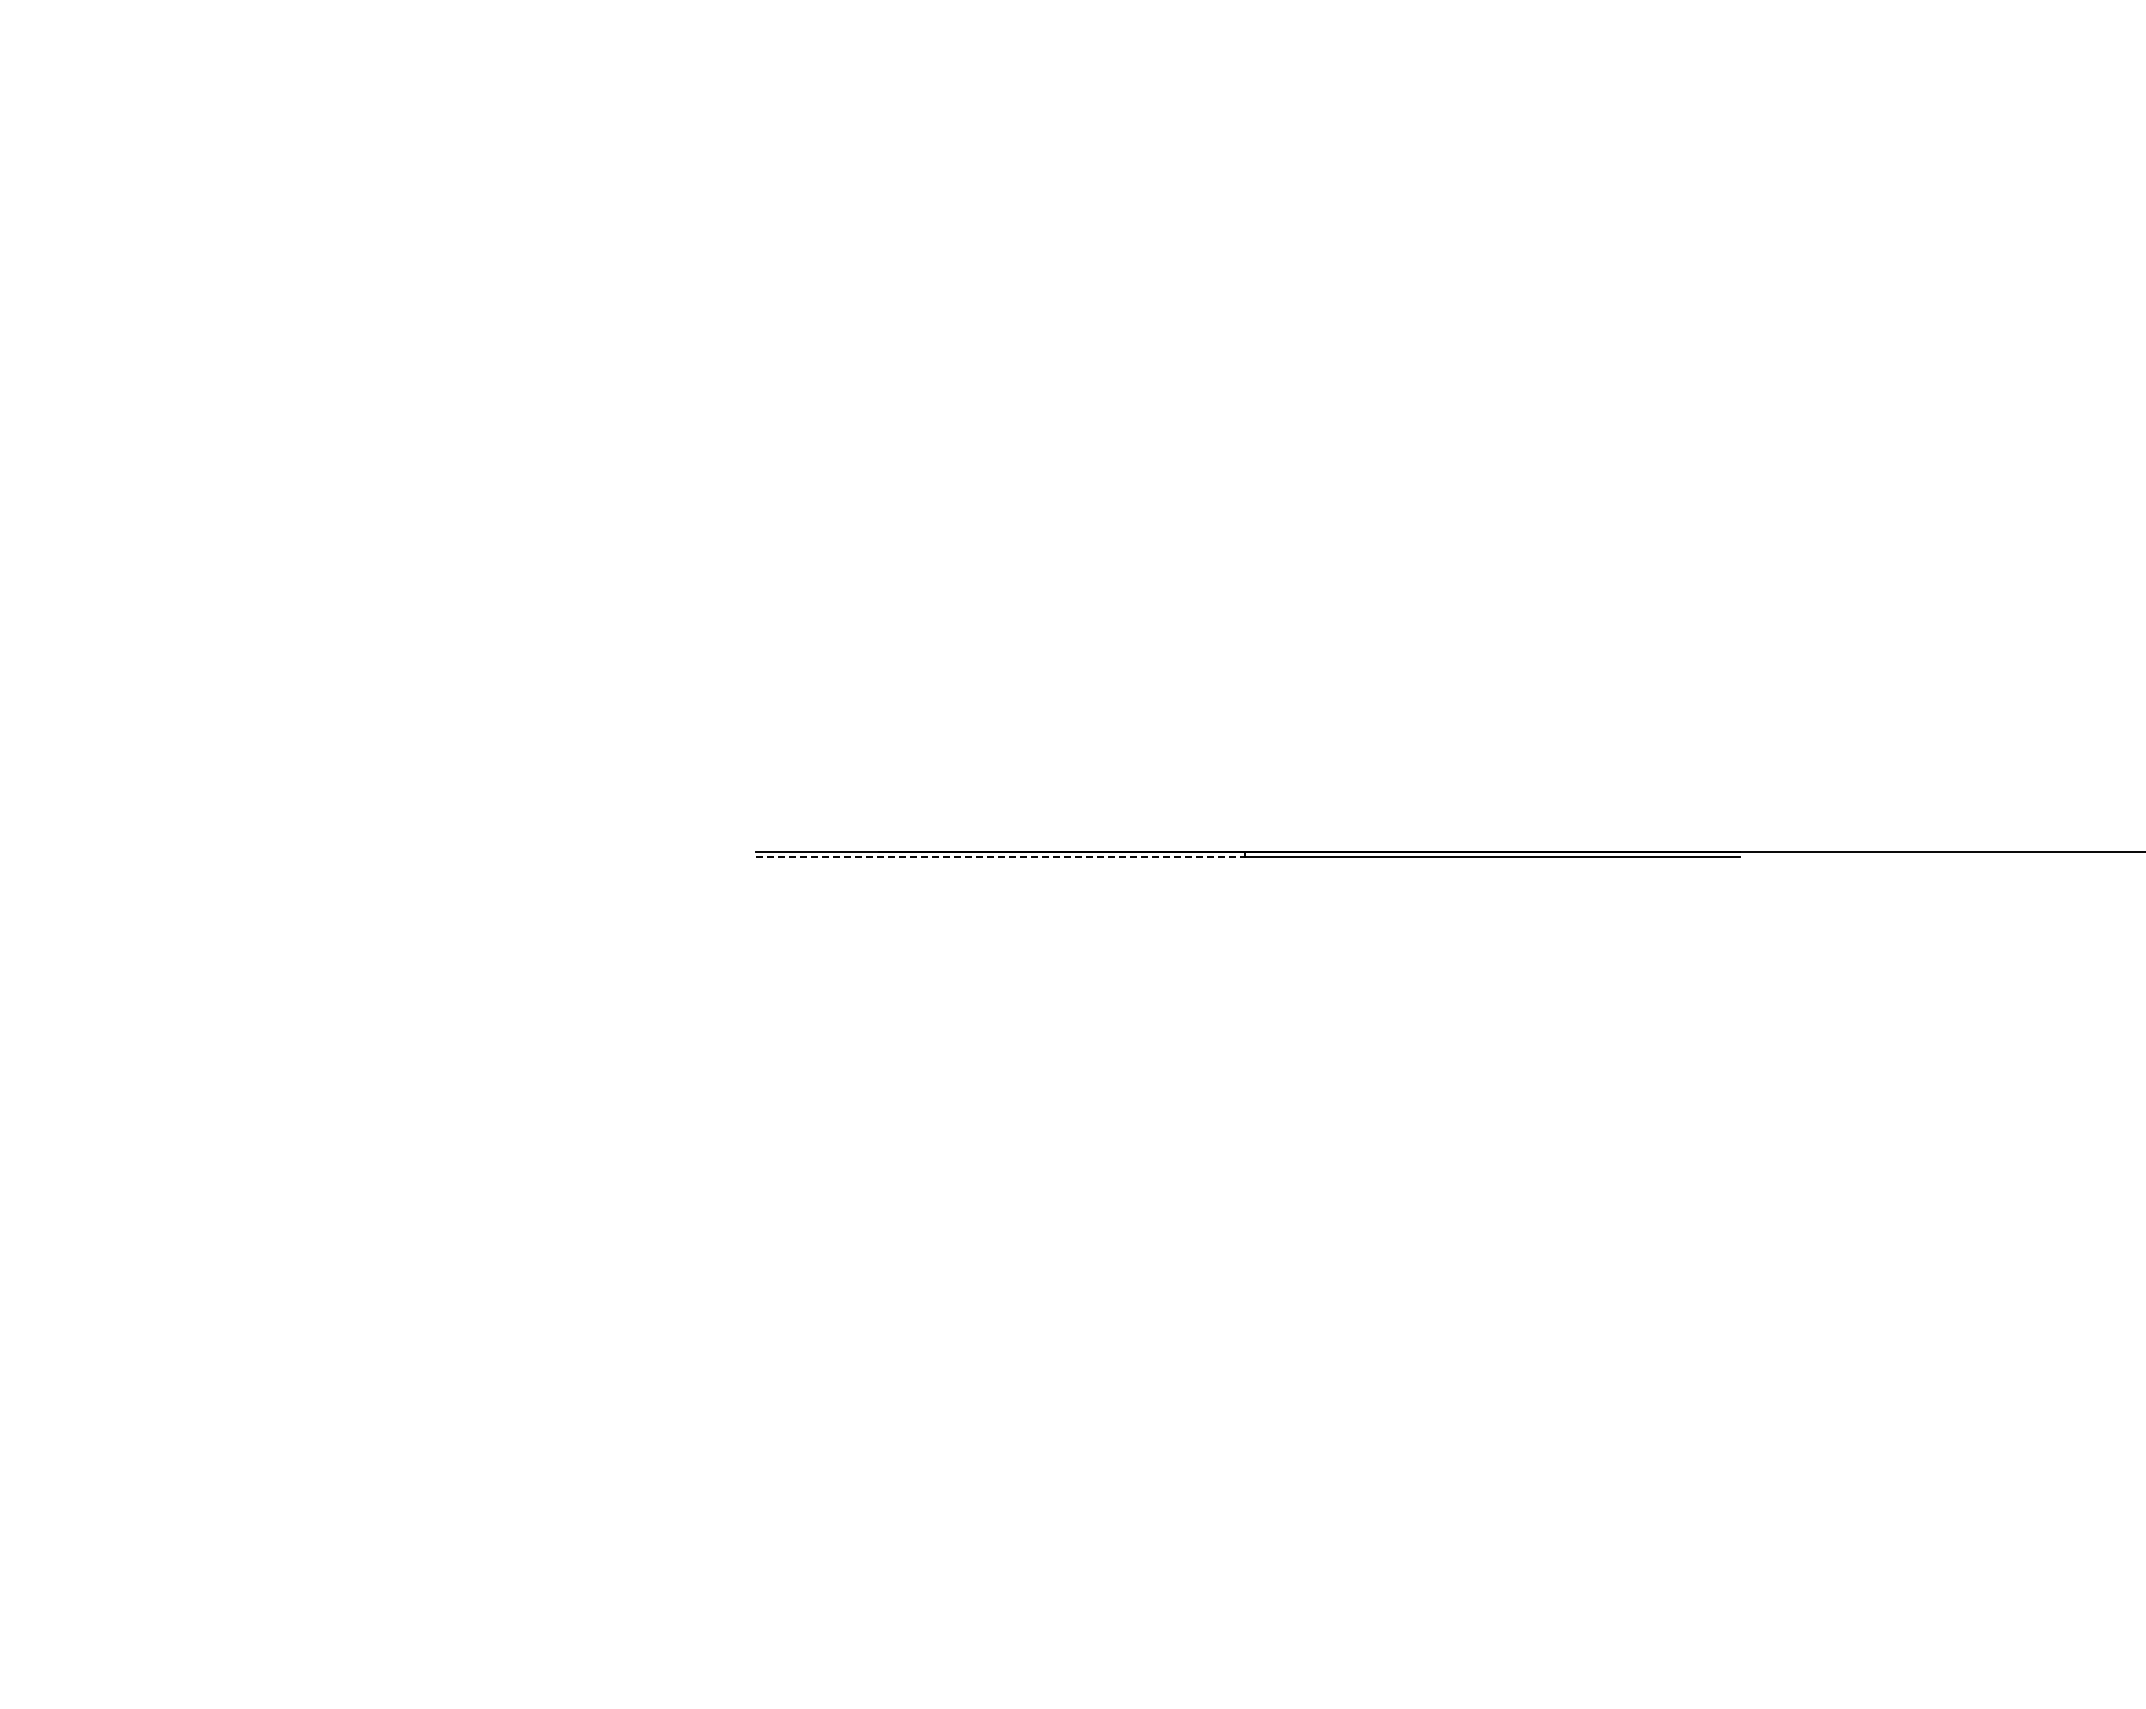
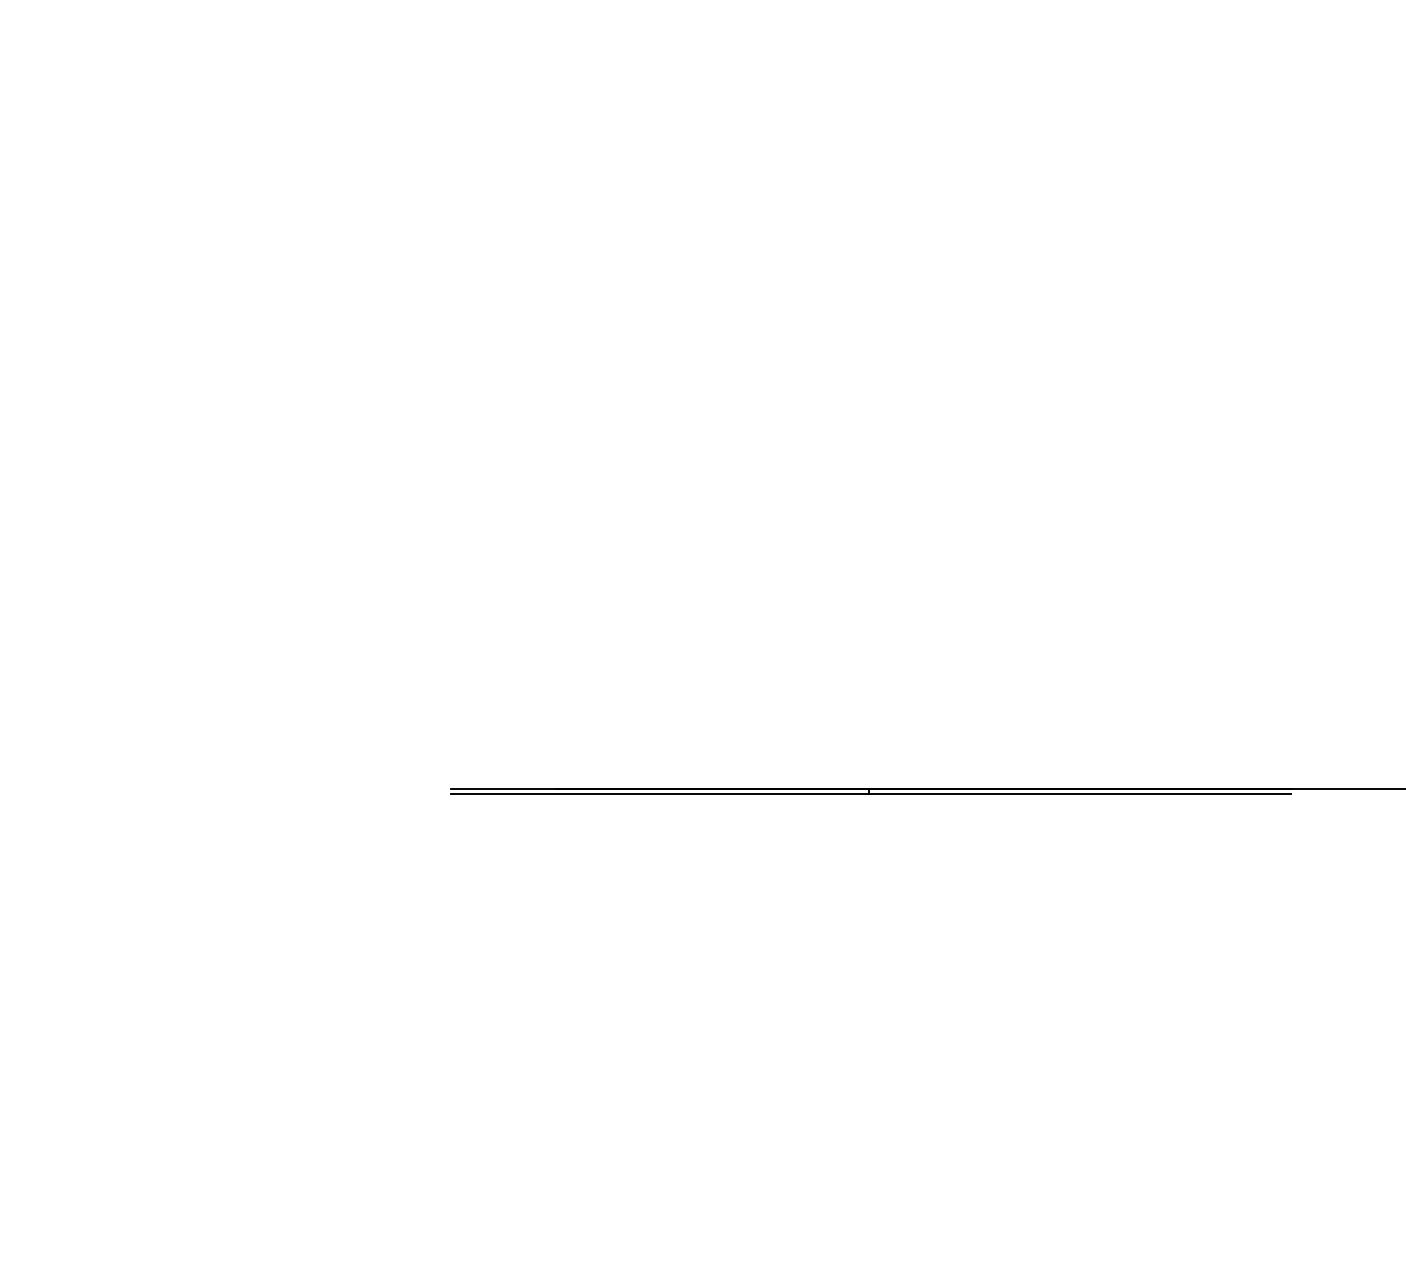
line: (1000, 857) -> (660, 793), dashed -> solid

